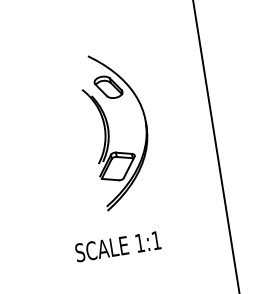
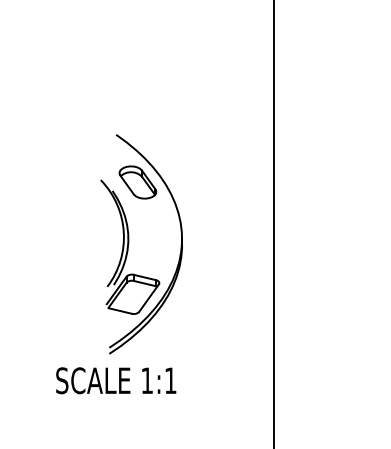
text: (118, 246) -> (116, 380), moved

